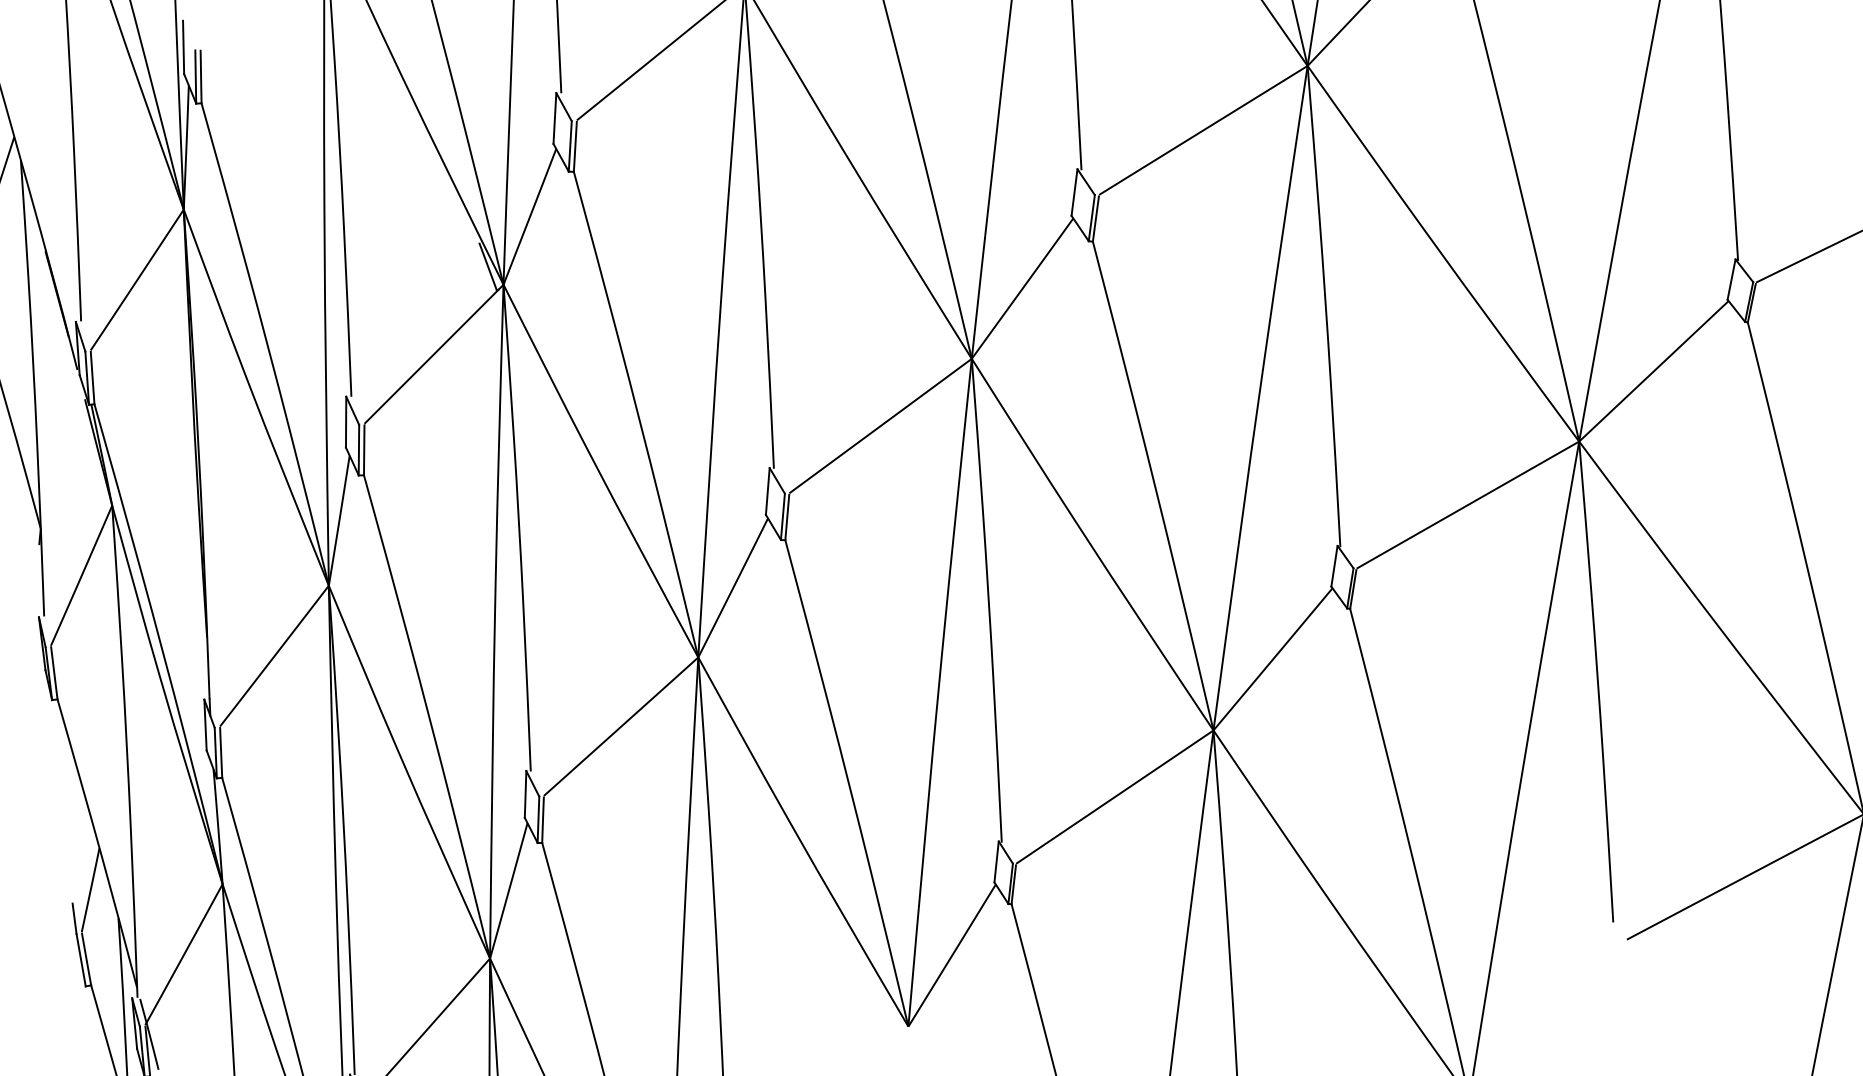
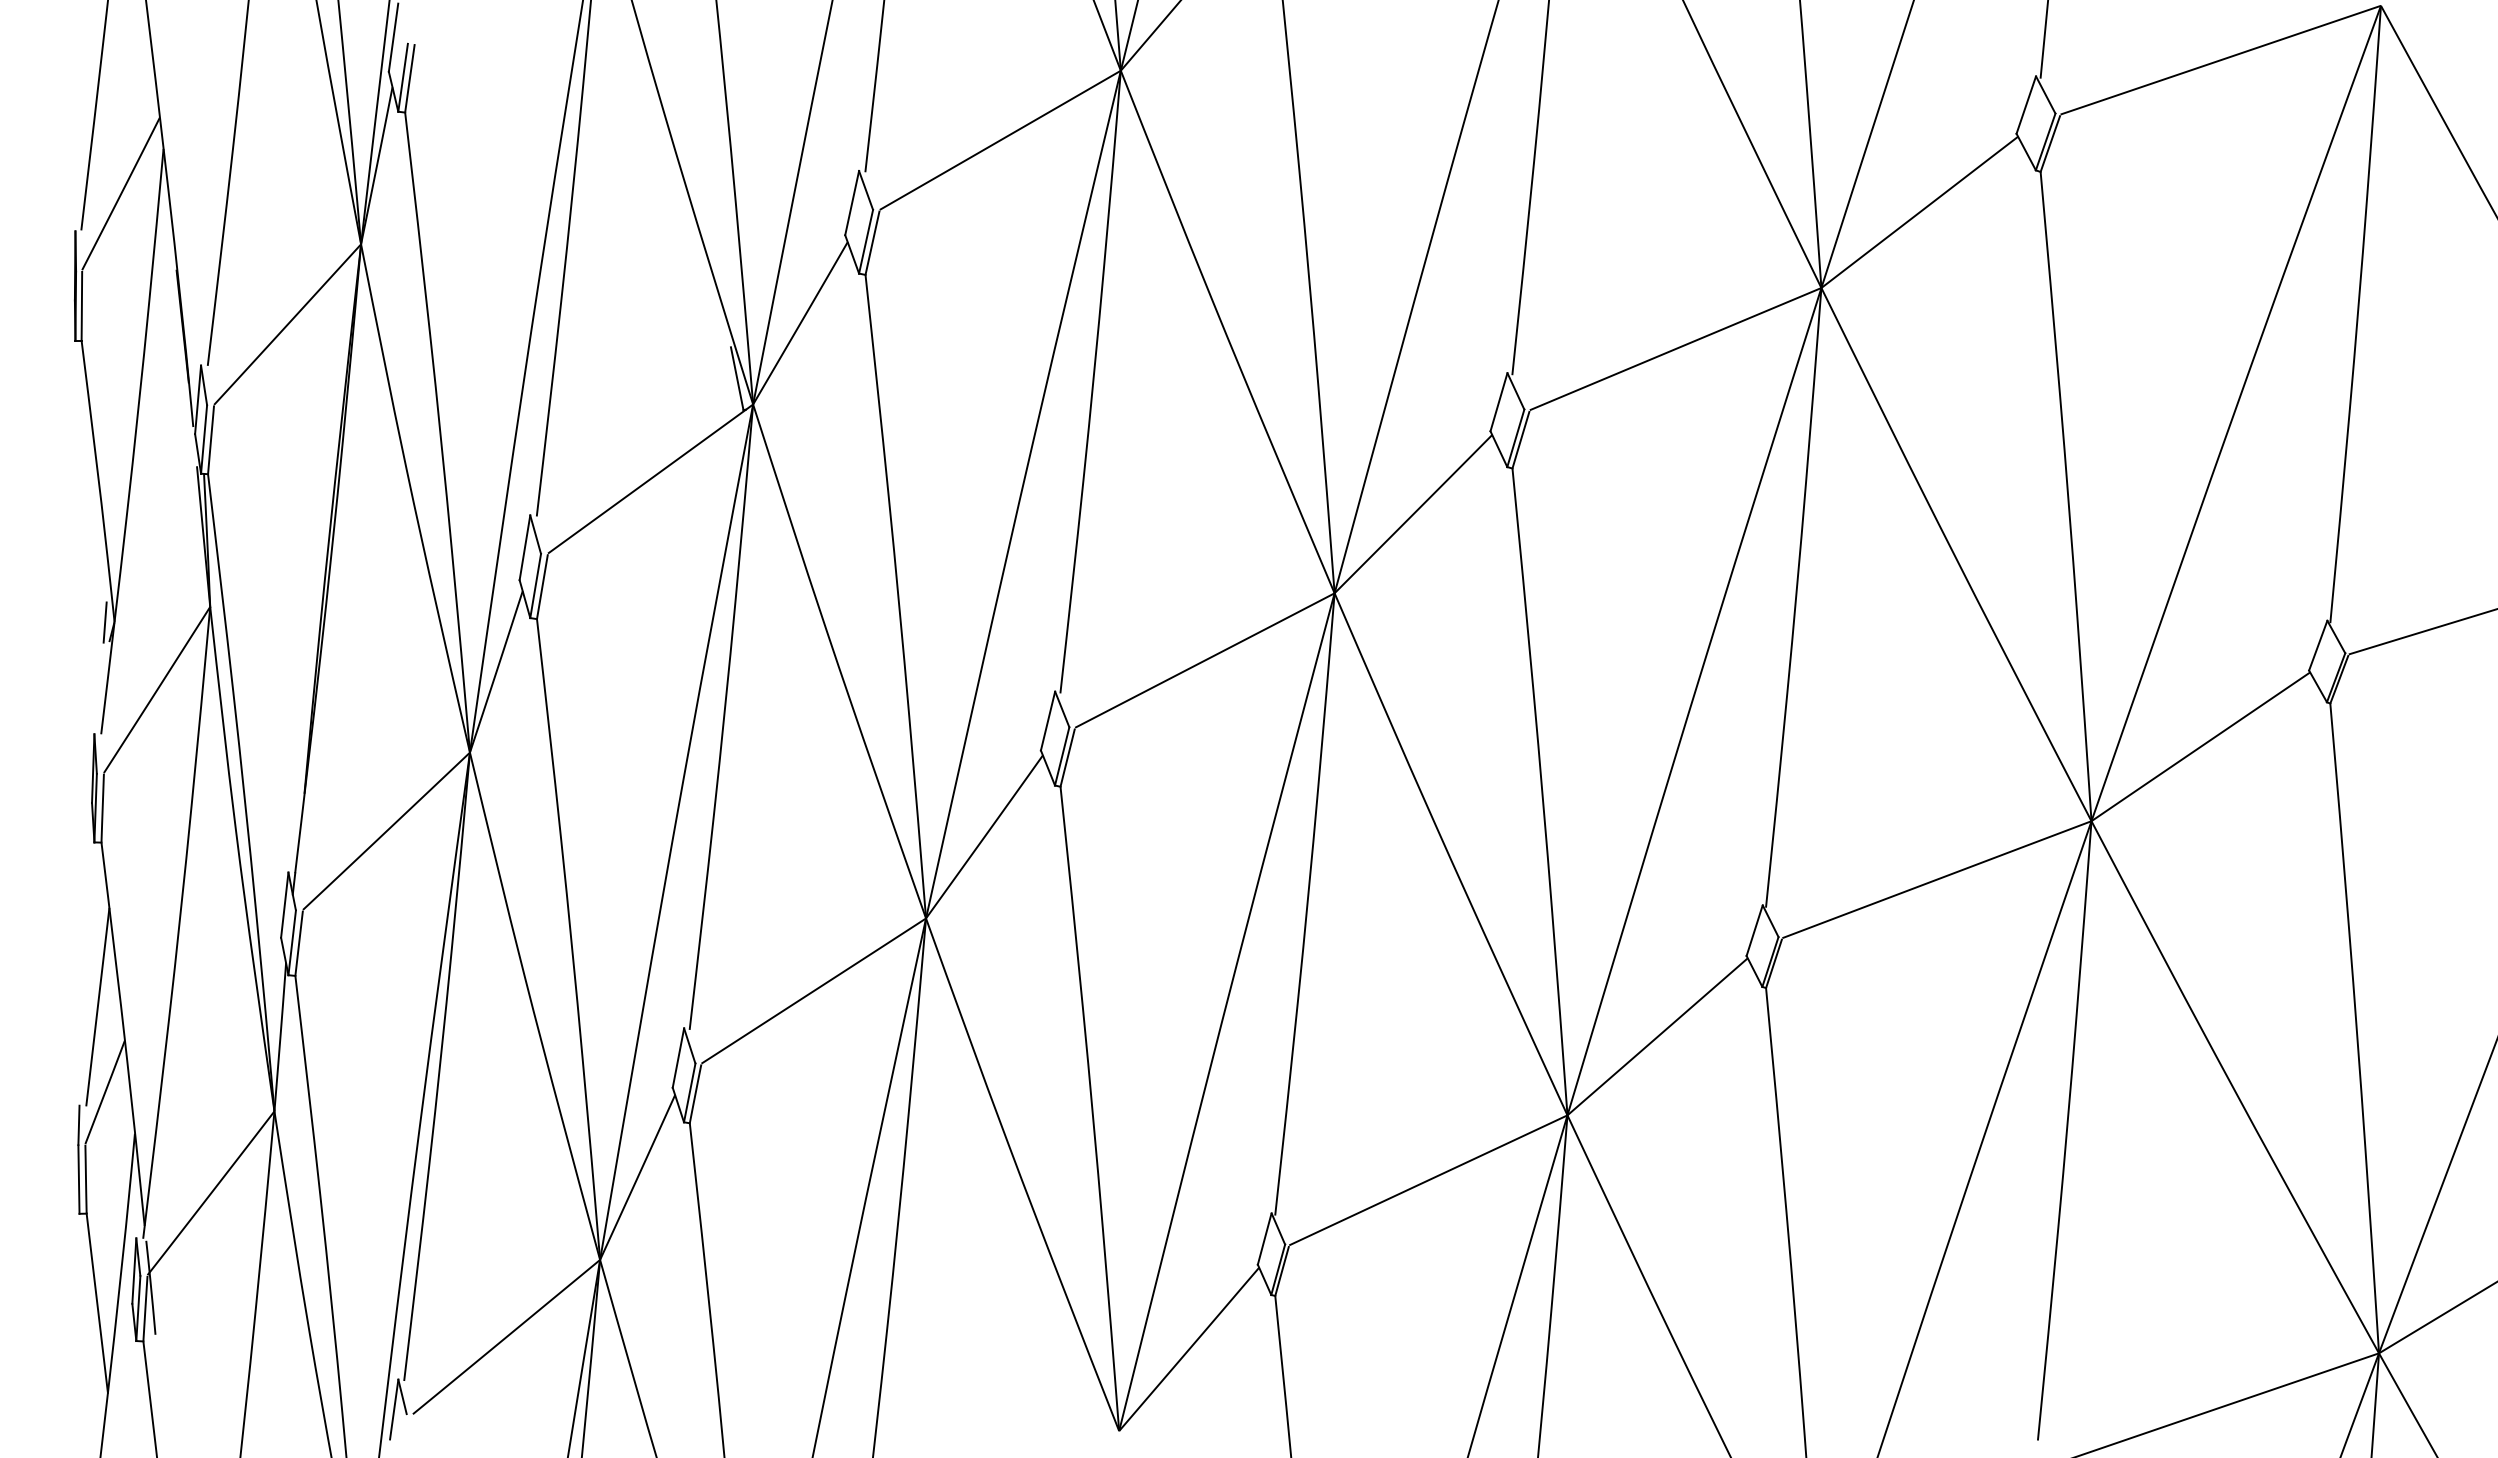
line: (33, 530) -> (104, 622), added
line: (74, 825) -> (97, 1006), added

